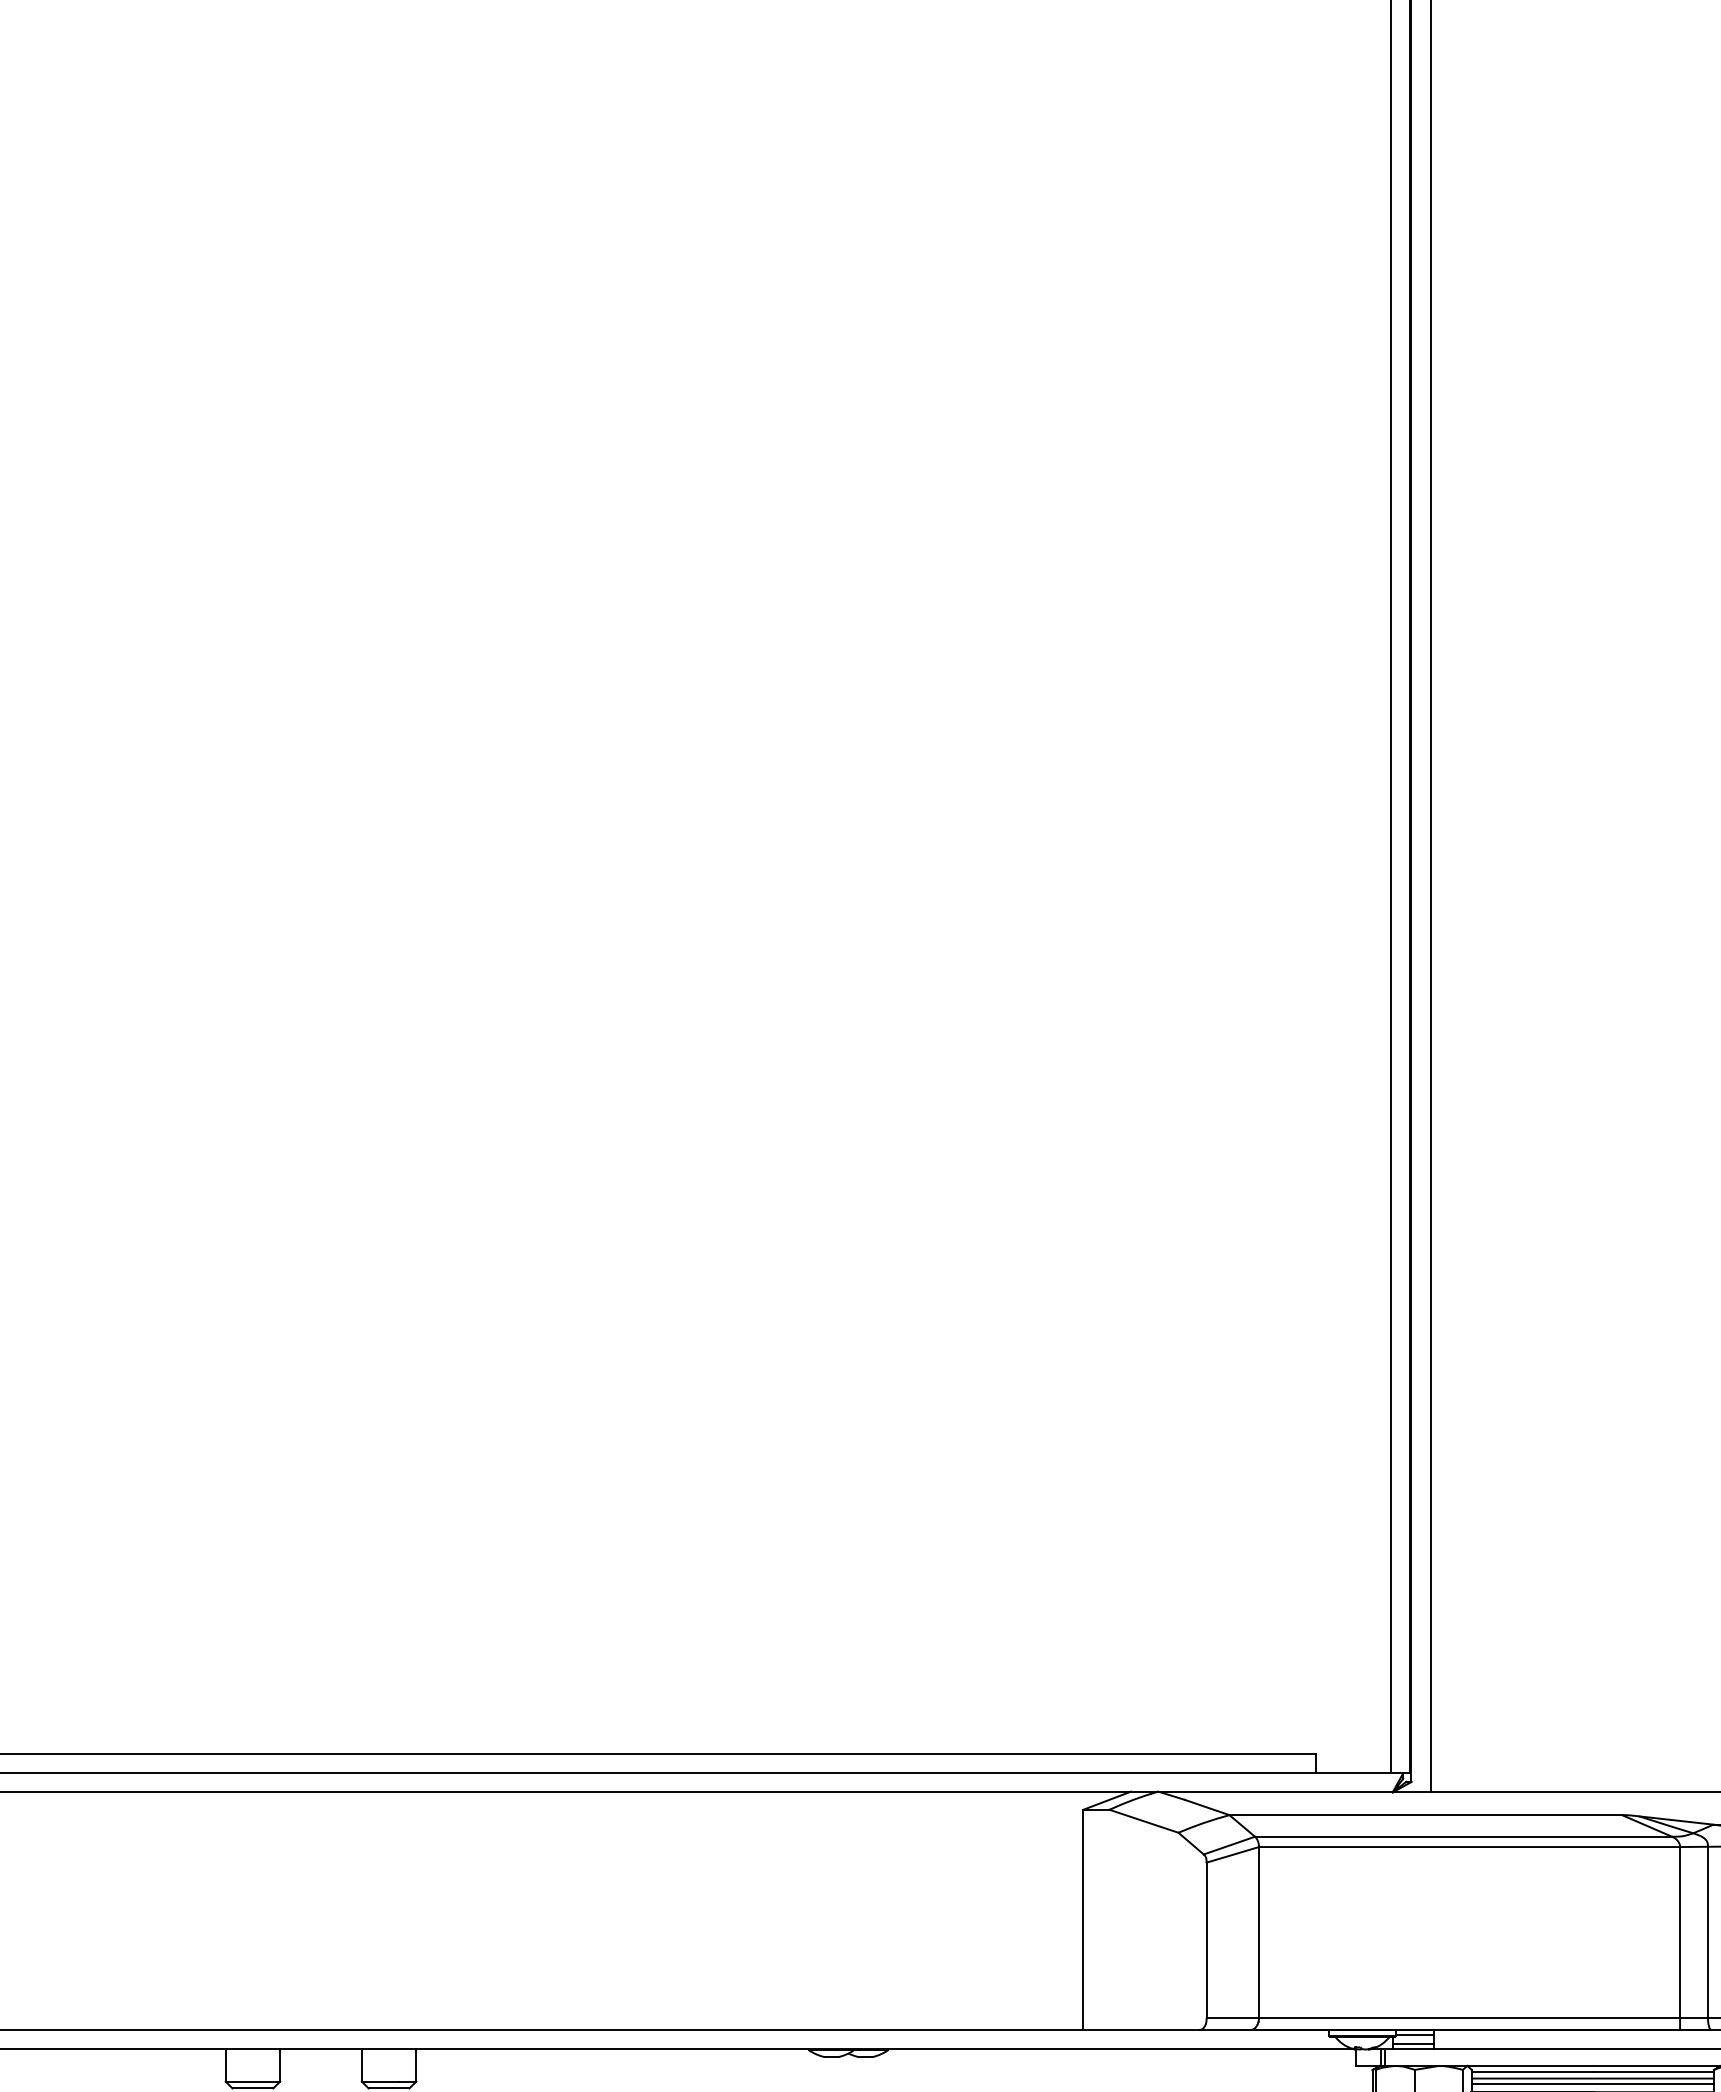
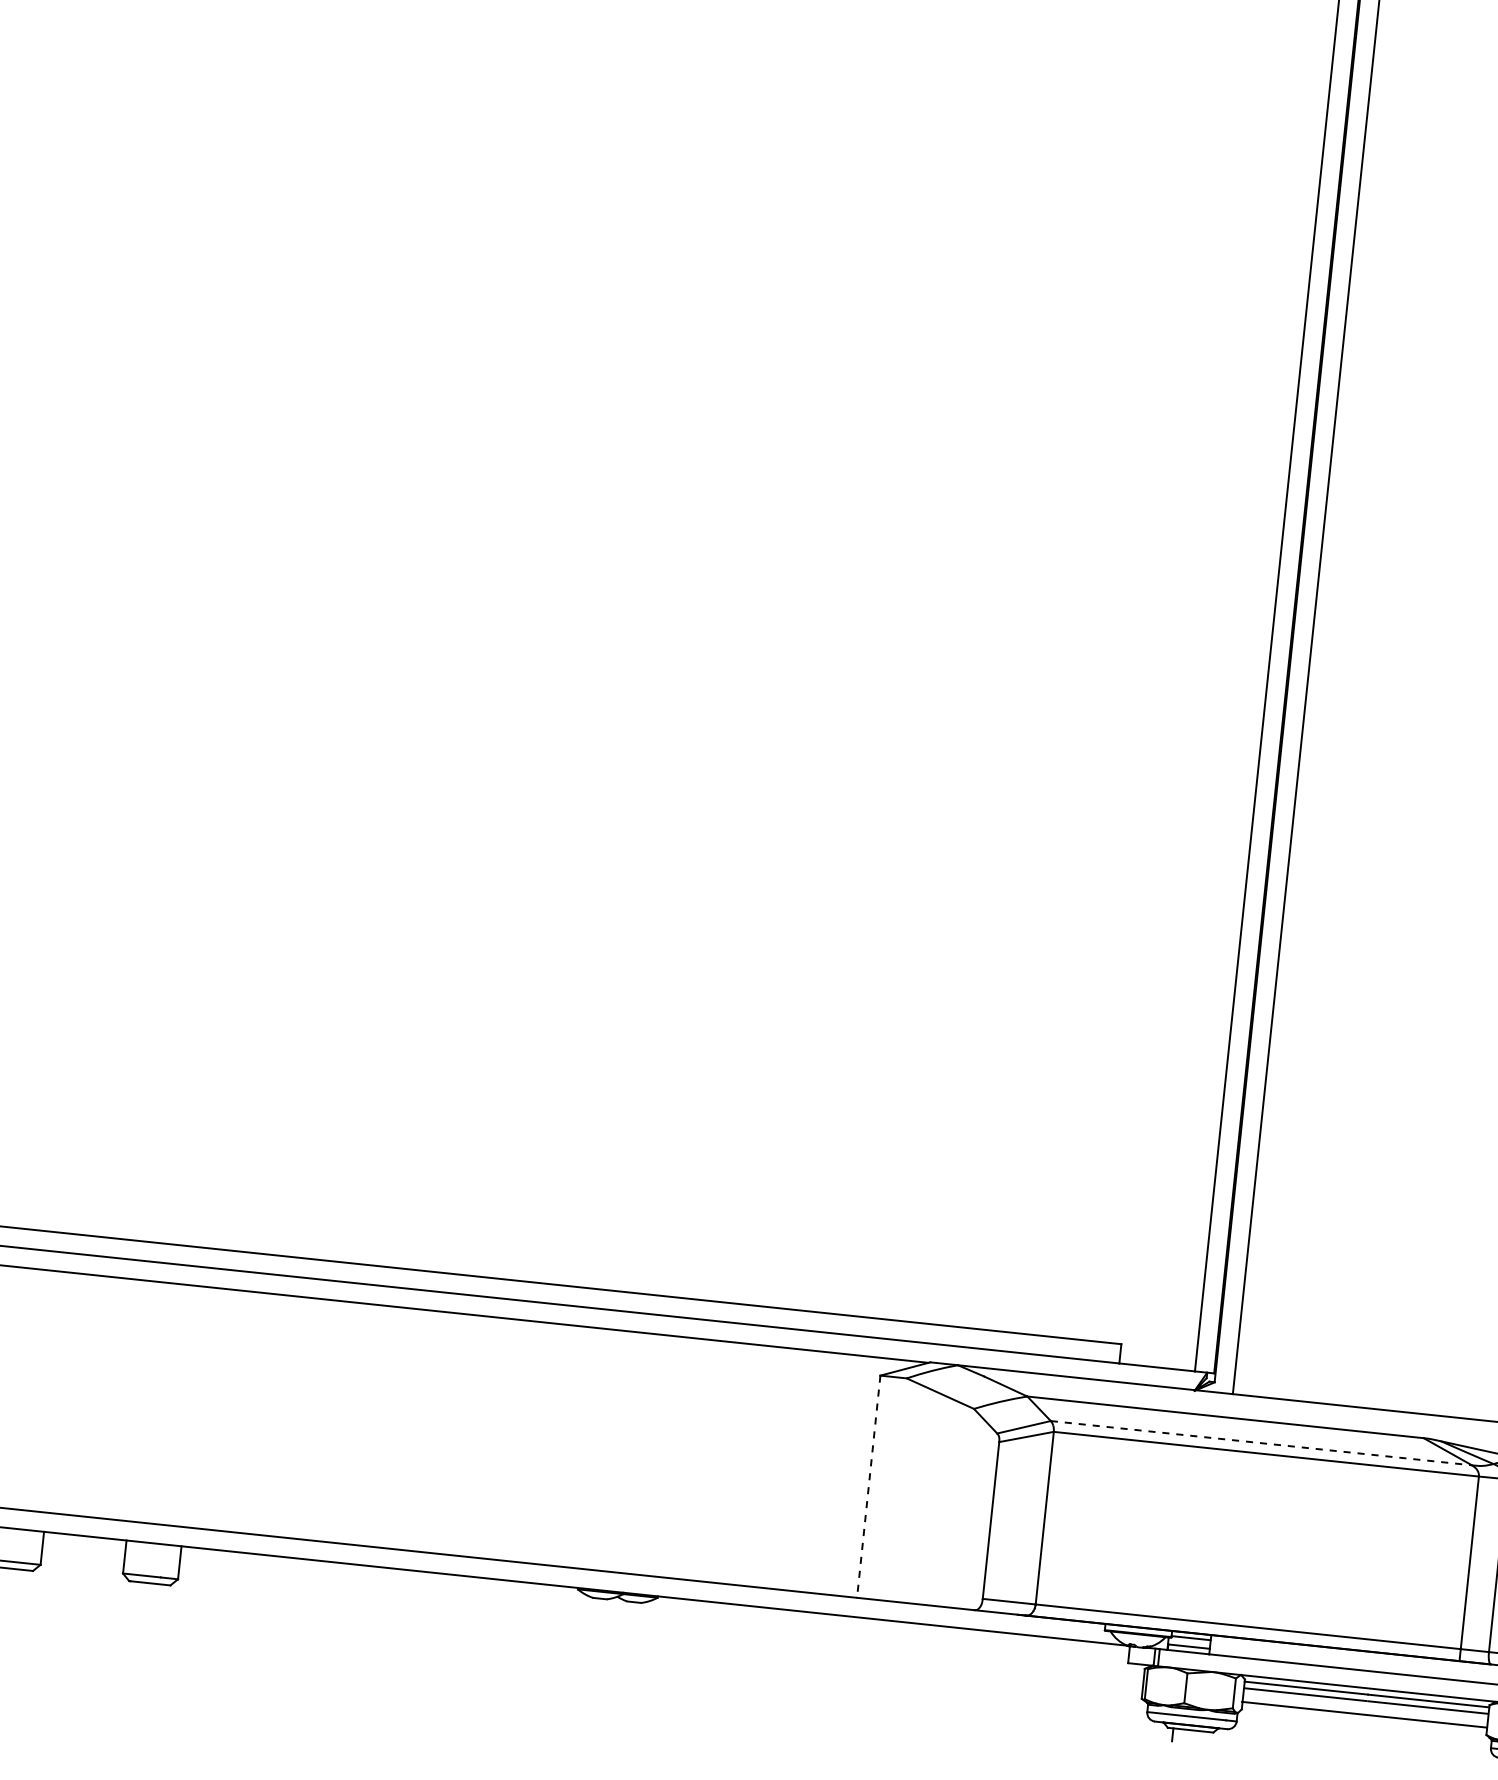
line: (1463, 1836) -> (1261, 1442), solid -> dashed
line: (1083, 1920) -> (868, 1487), solid -> dashed
line: (1592, 2083) -> (1365, 1705), removed

